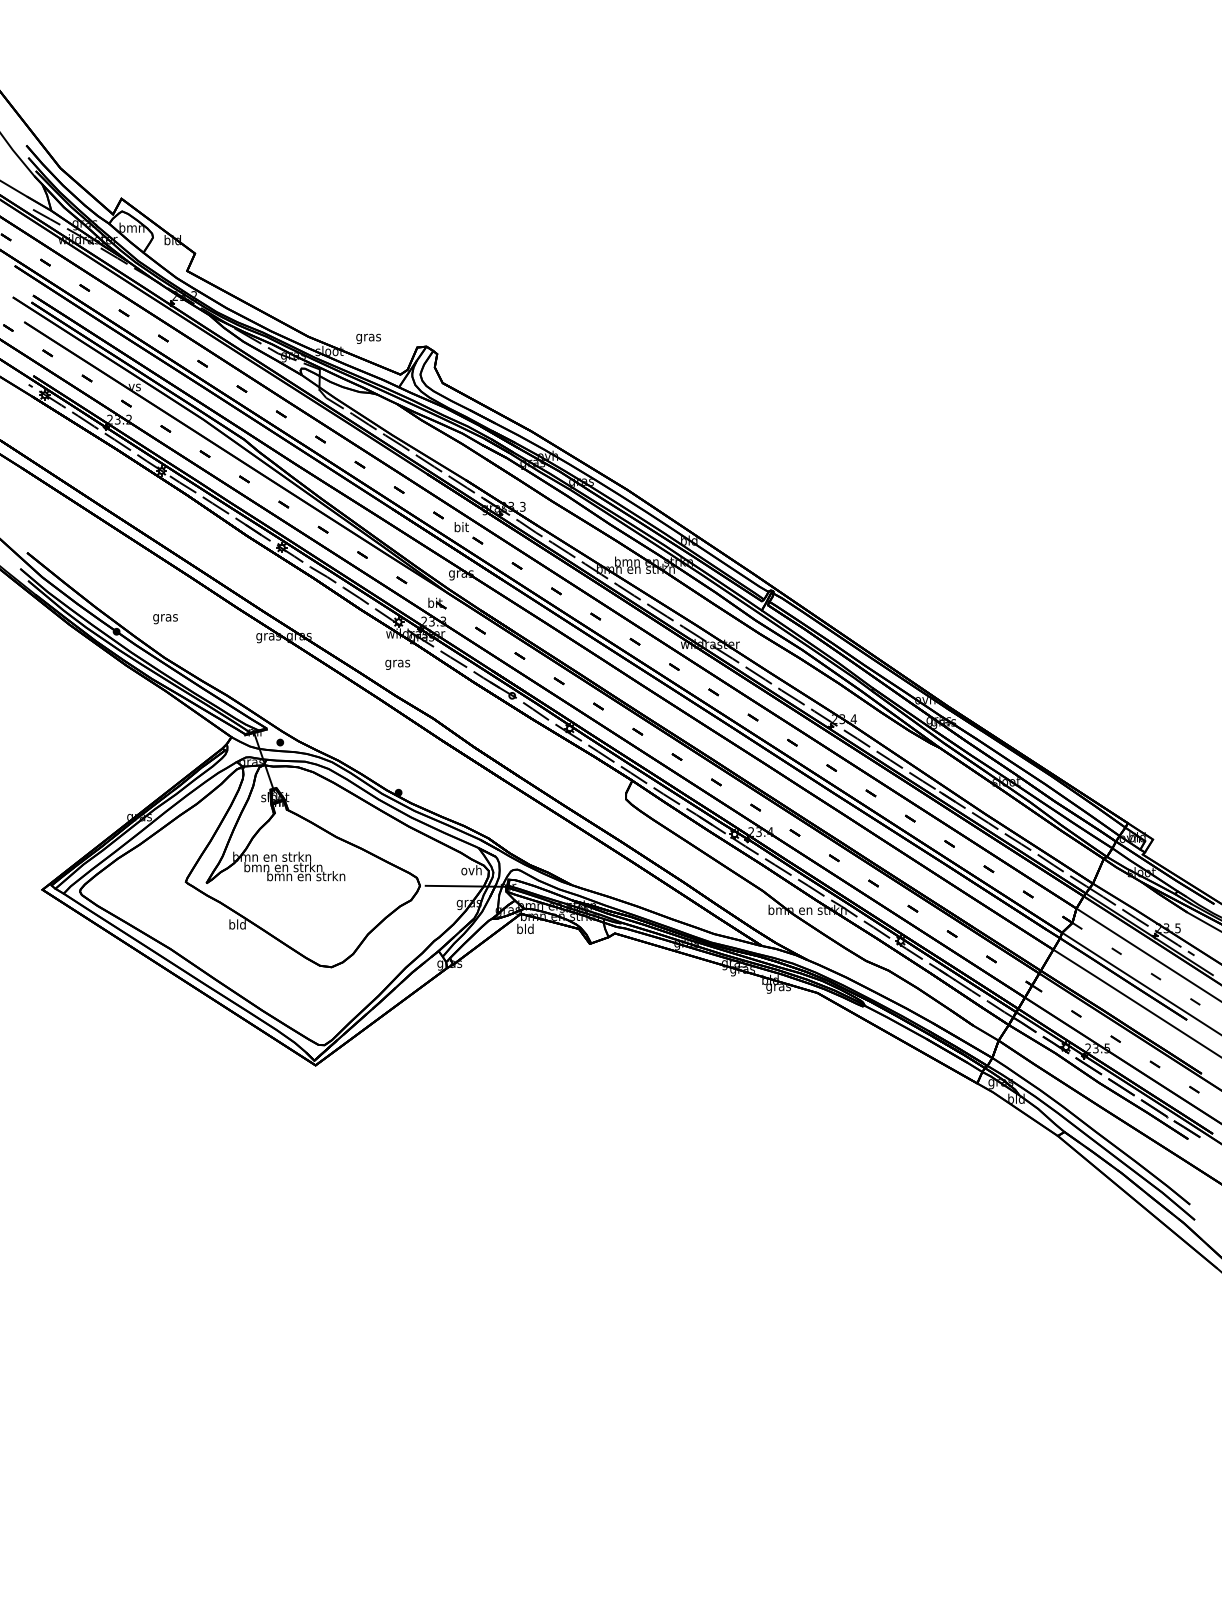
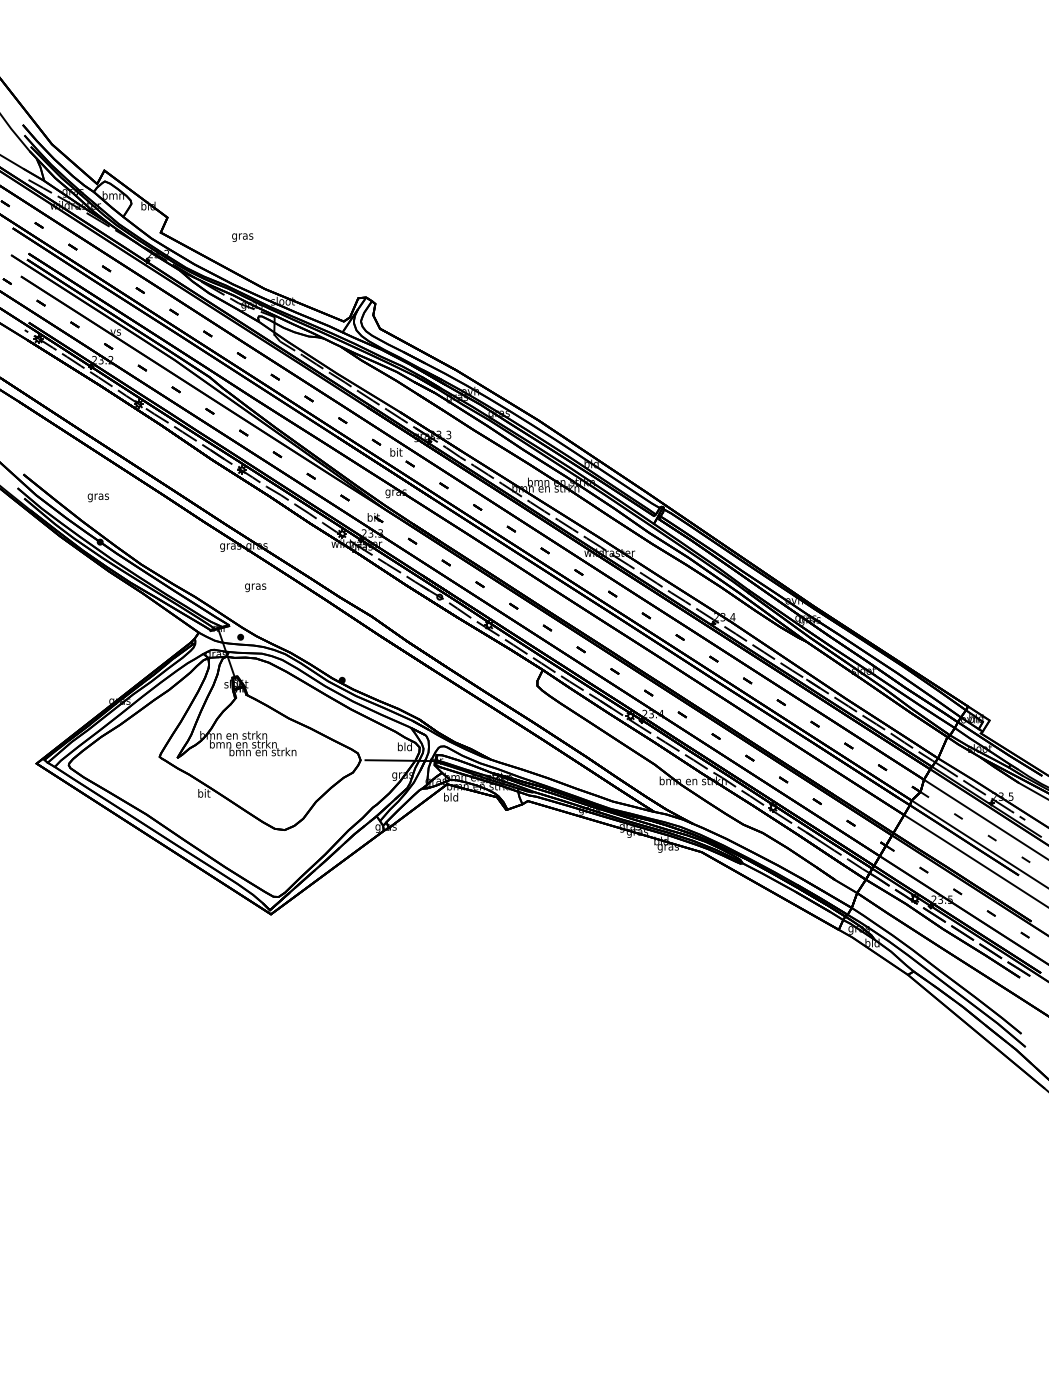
text: (368, 338) -> (242, 237), moved
text: (165, 619) -> (98, 498), moved
text: (397, 664) -> (255, 587), moved
text: (471, 870) -> (404, 747), ovh -> bld
text: (237, 924) -> (203, 793), bld -> bit

